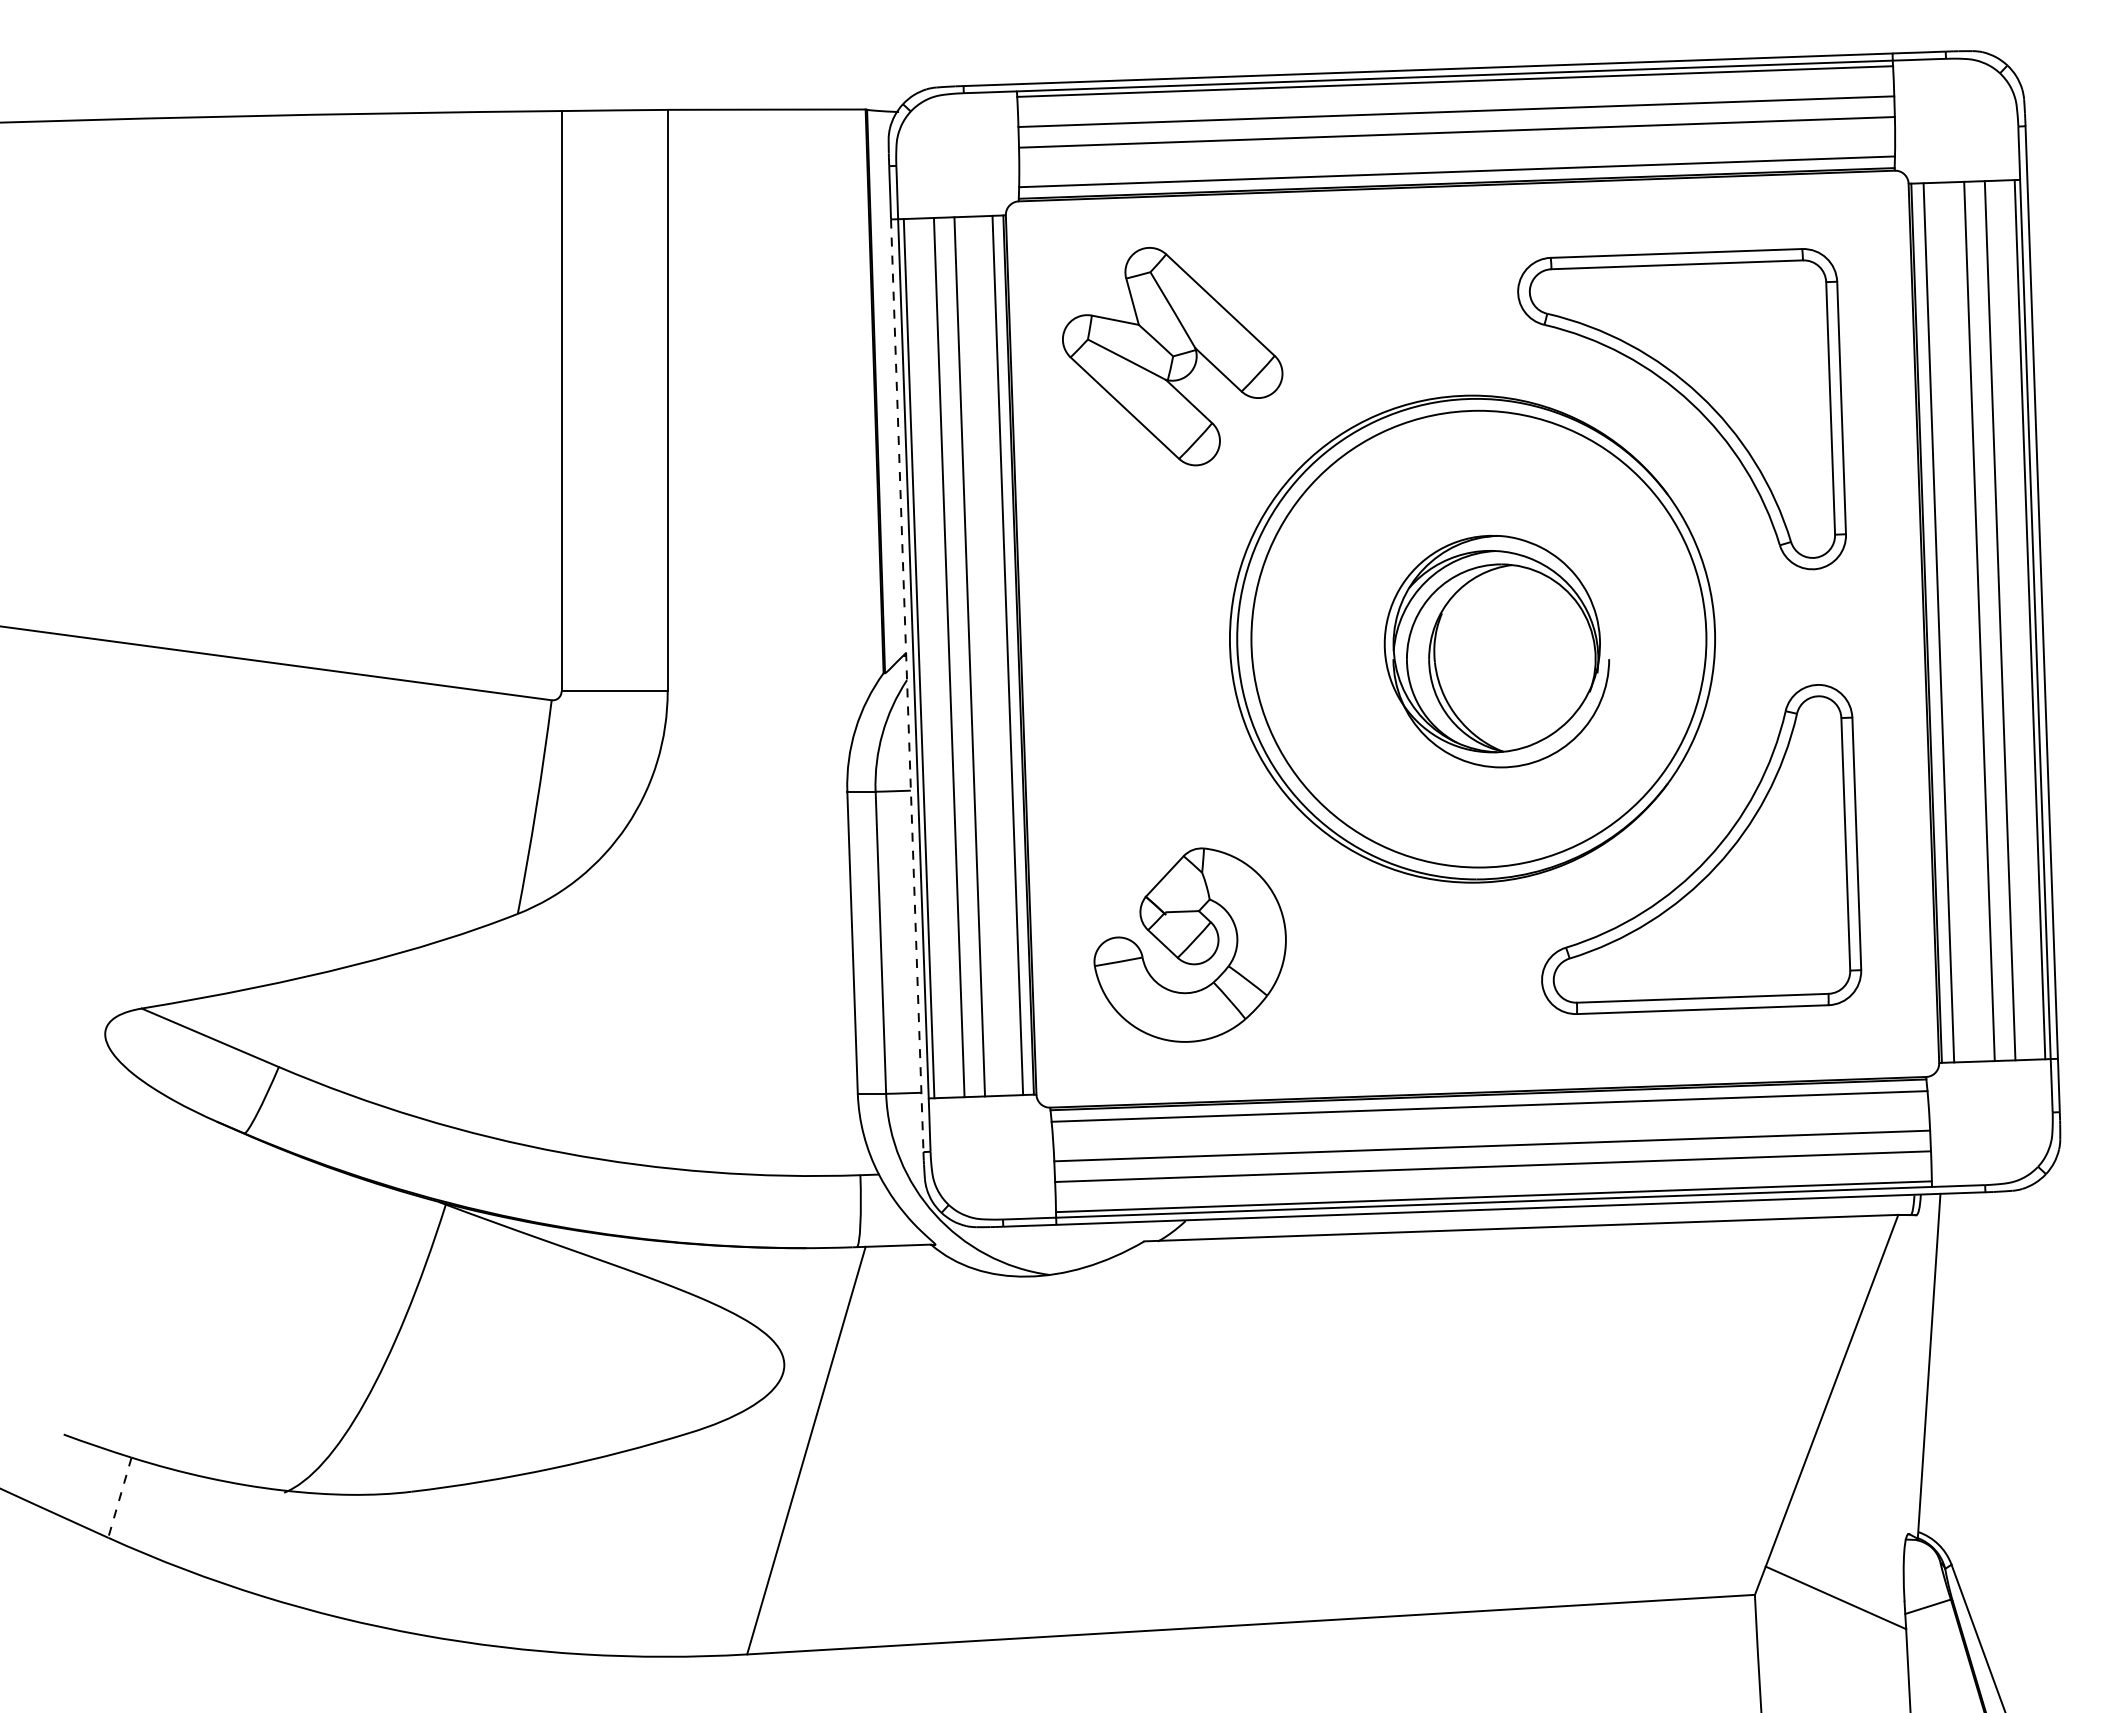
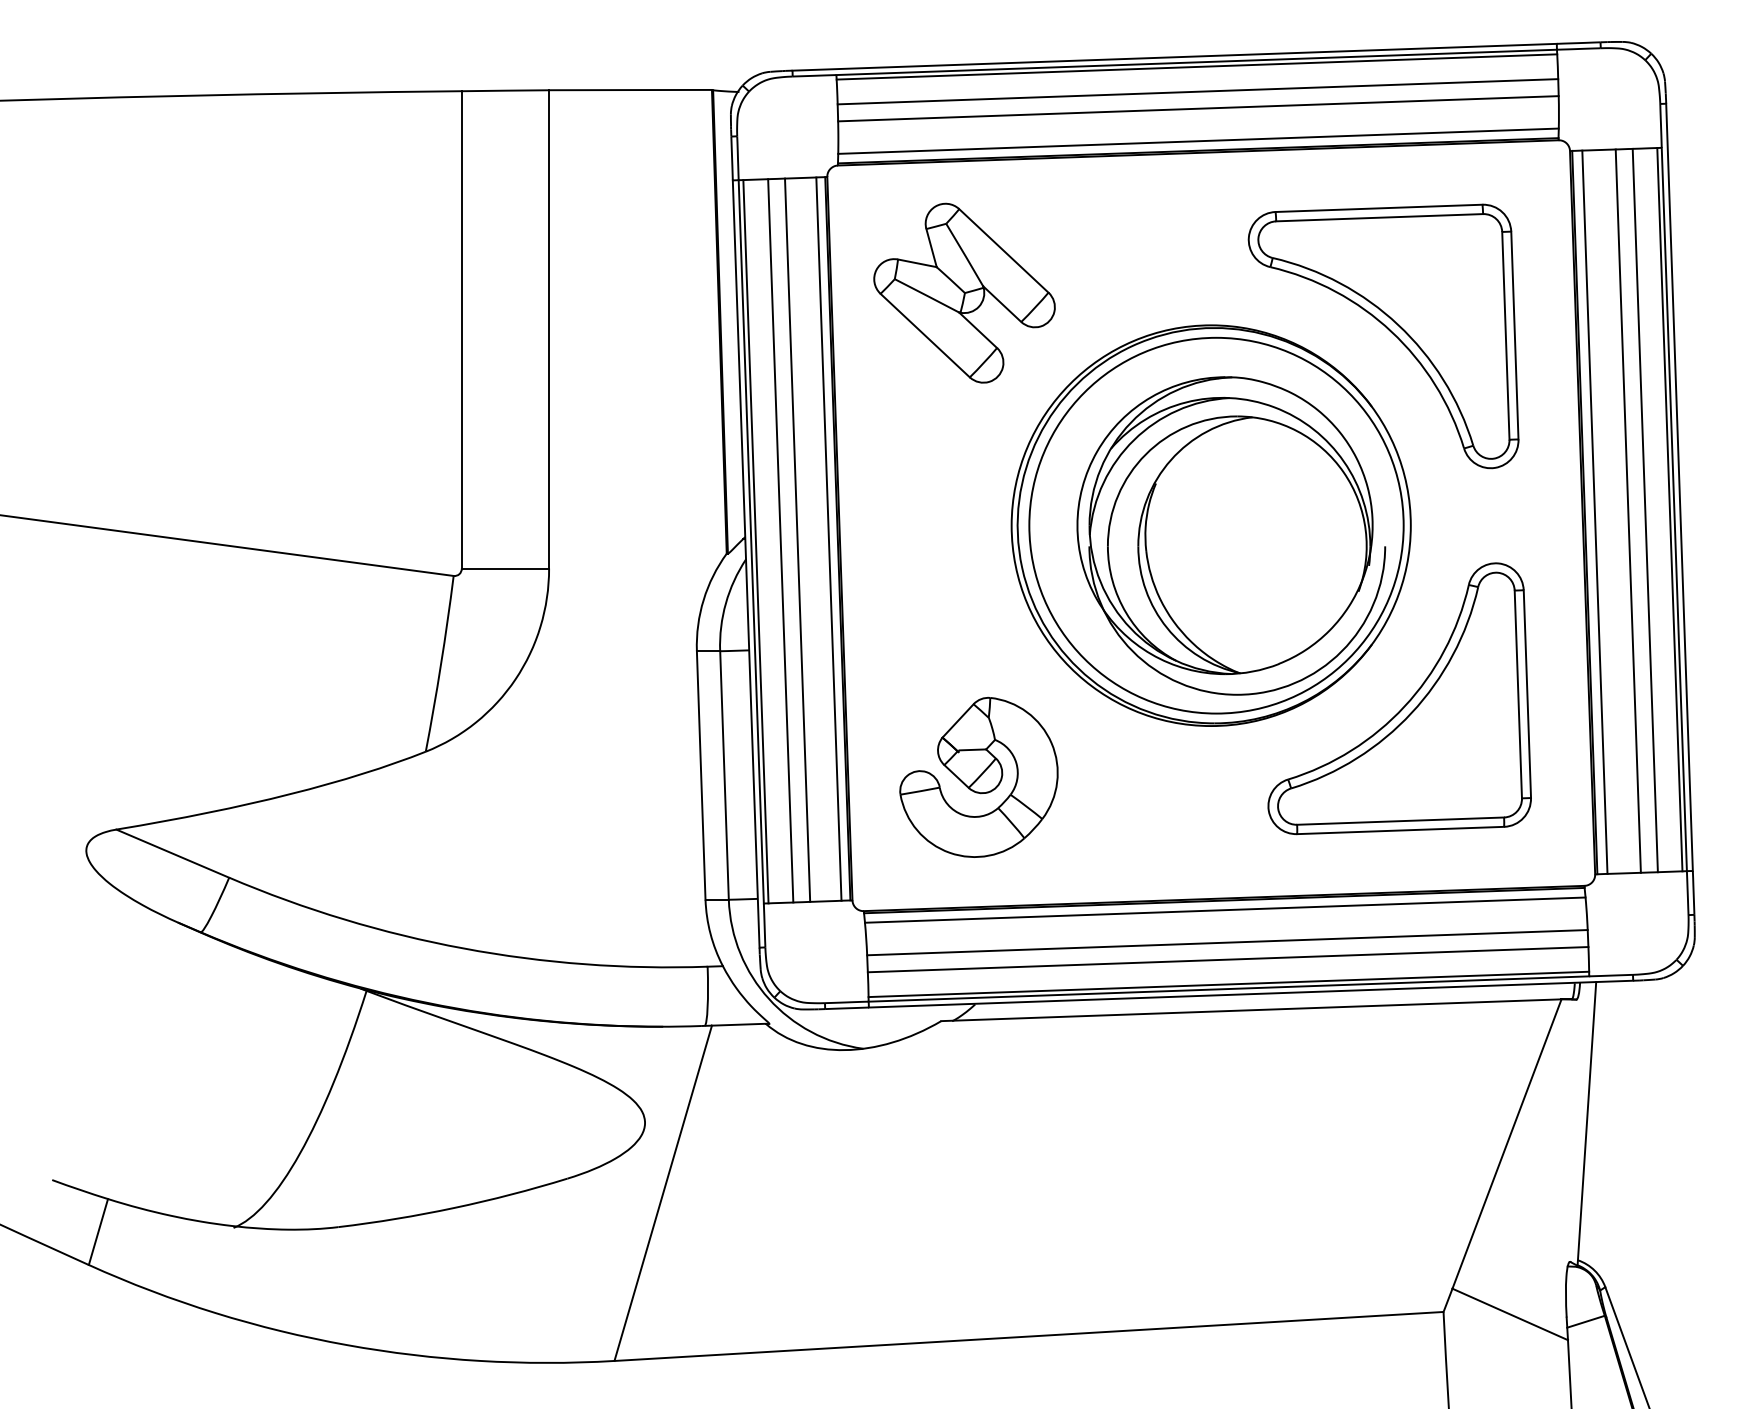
part: (1496, 651) -> (1230, 535), size x1.67
line: (907, 685) -> (746, 563), dashed -> solid
line: (119, 1497) -> (98, 1231), dashed -> solid

